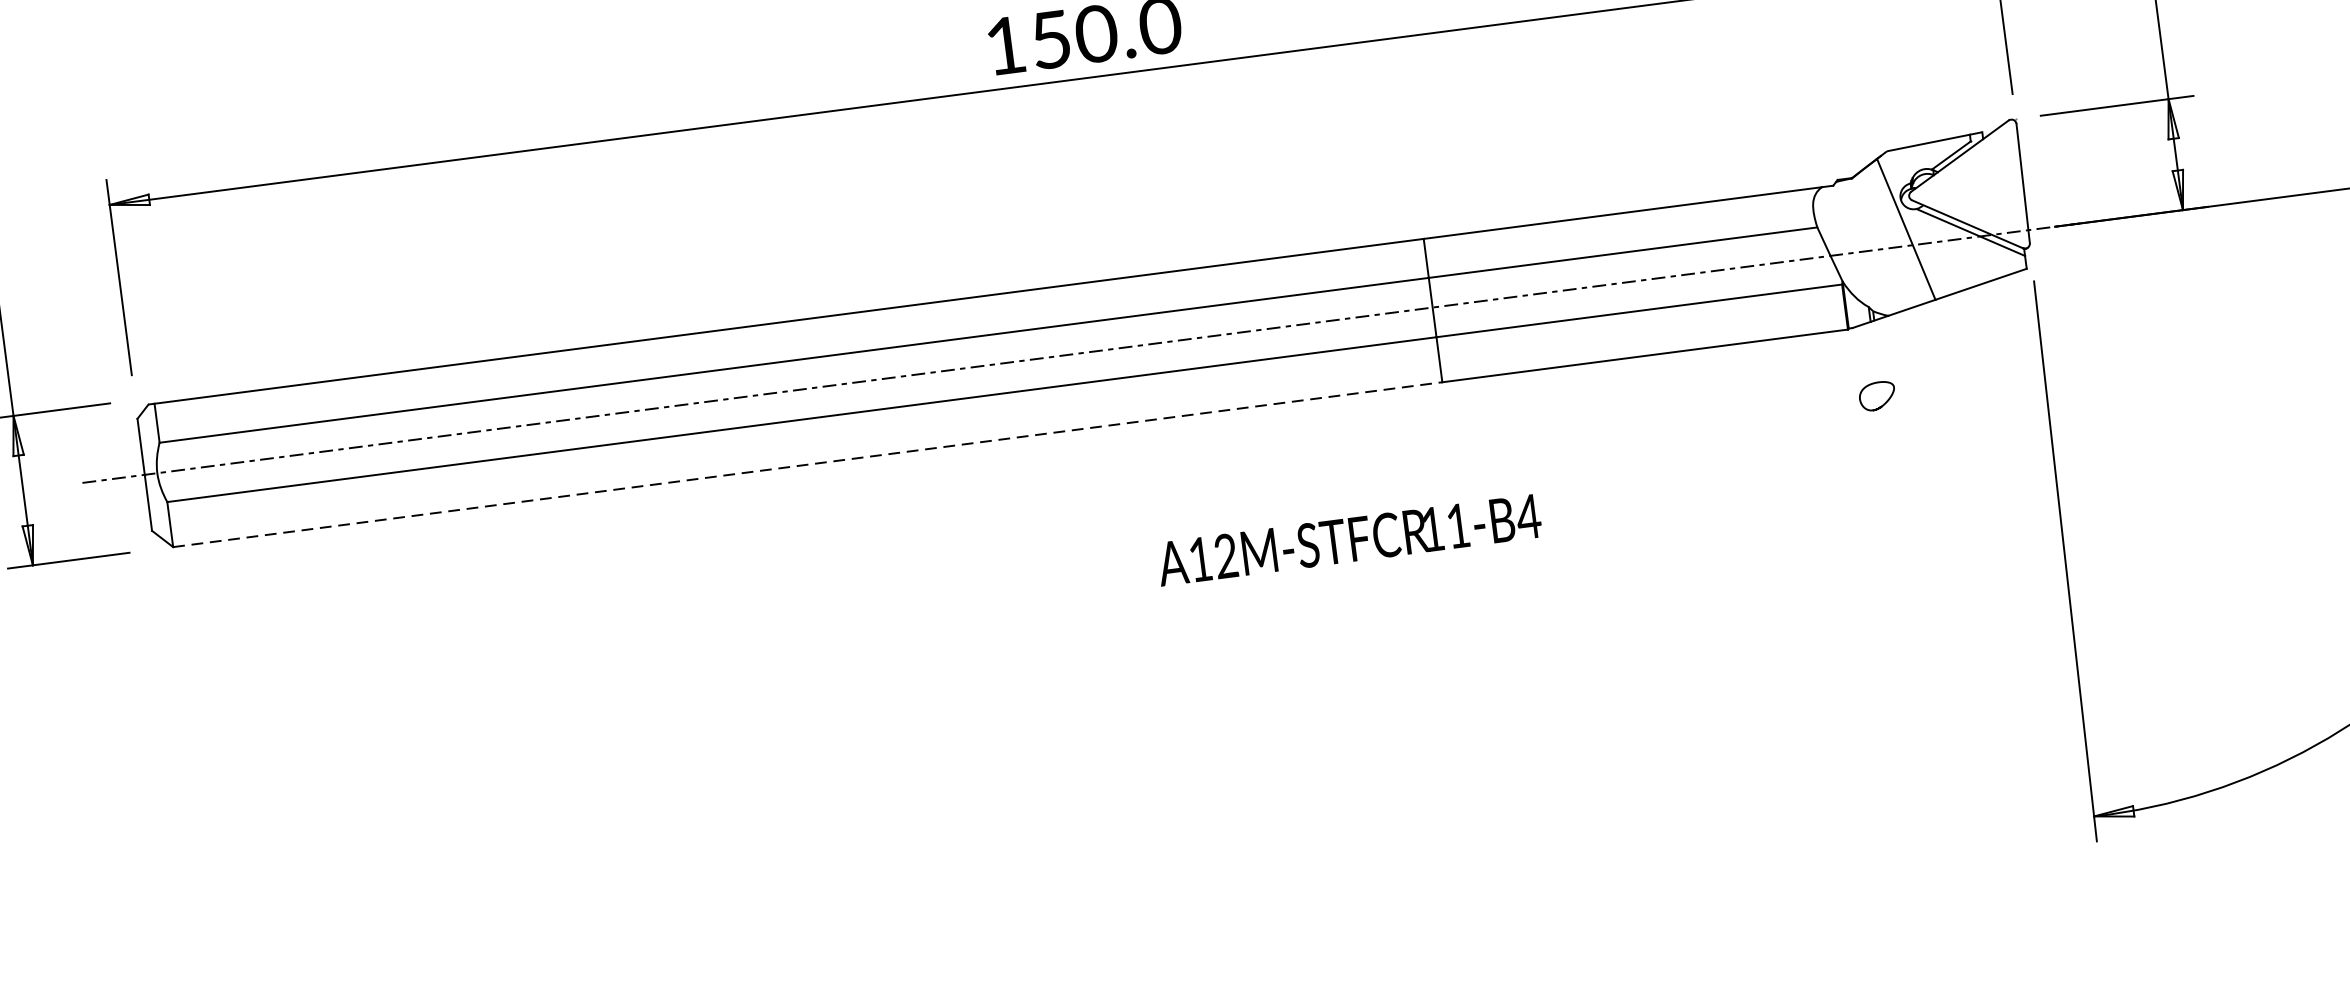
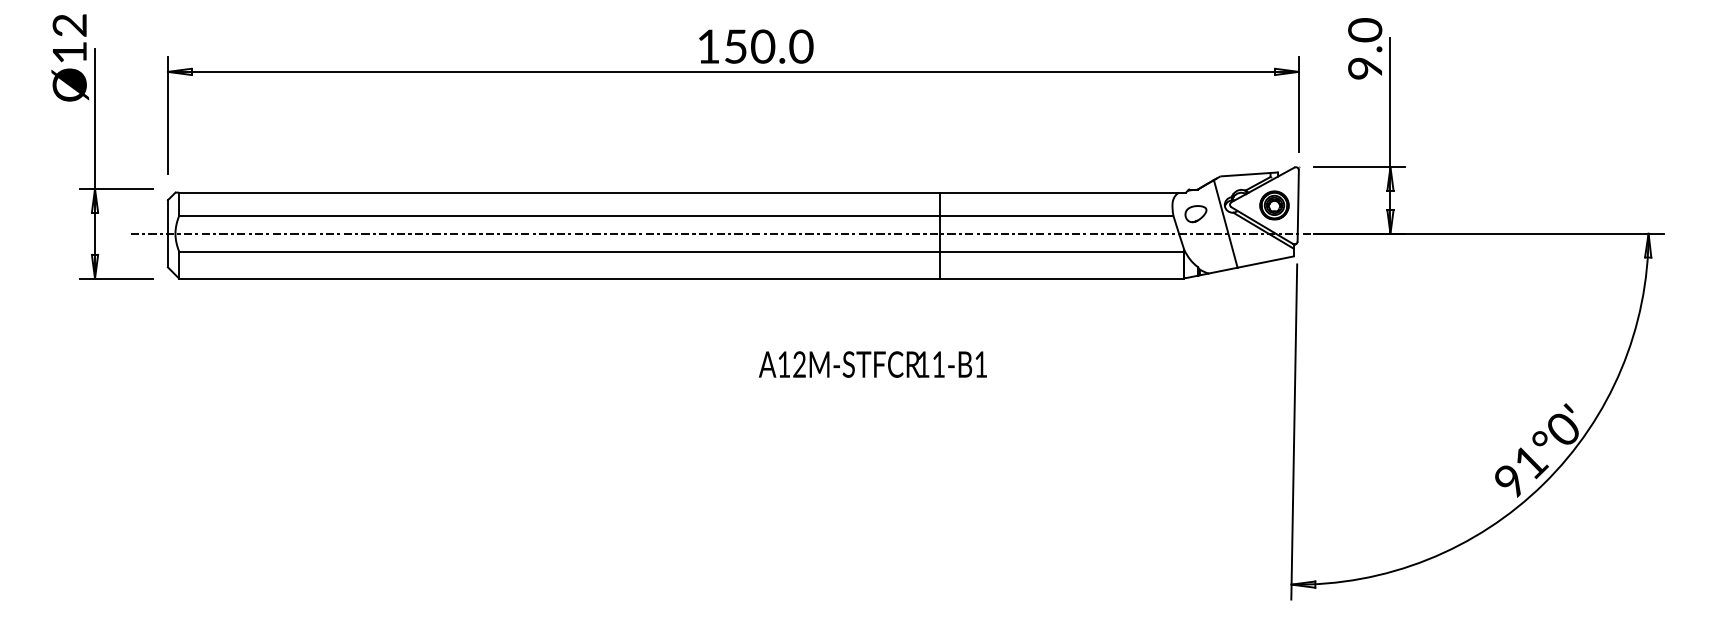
part: (1983, 188) -> (1274, 205), added
curve: (1881, 404) -> (1197, 219), moved
line: (807, 464) -> (559, 278), dashed -> solid
text: (1527, 516) -> (980, 364), 11-B4 -> 11-B1

